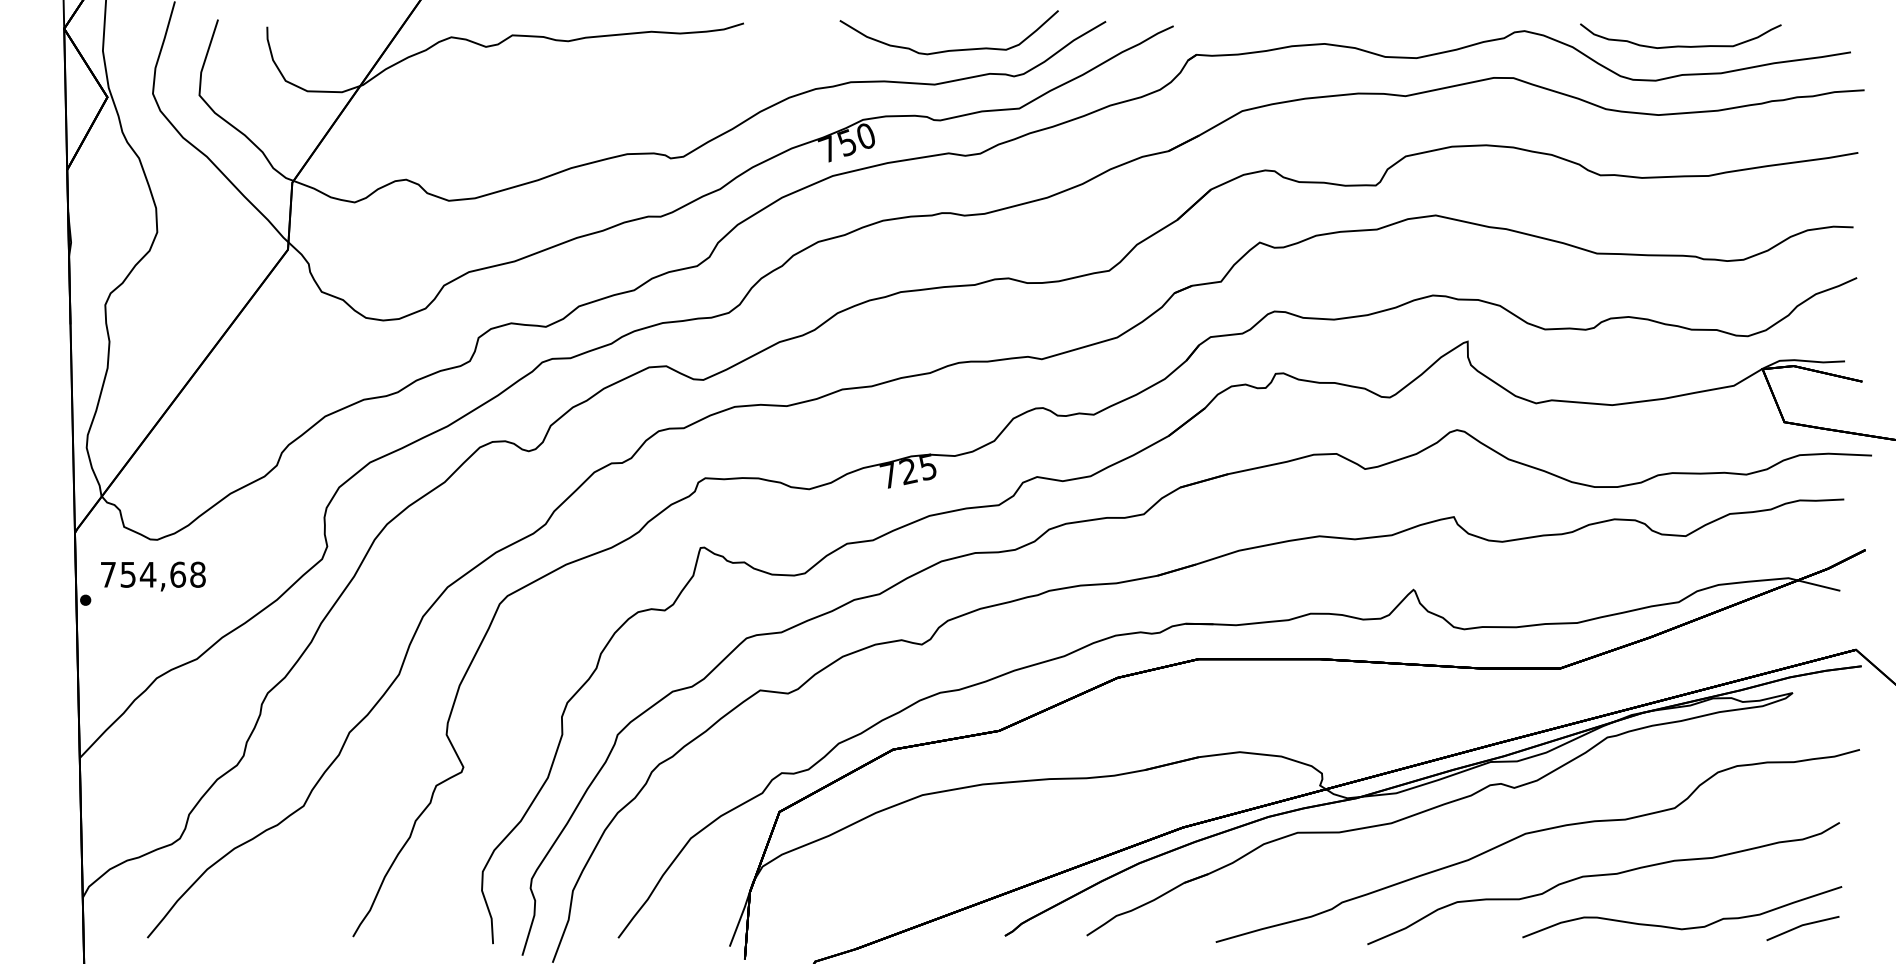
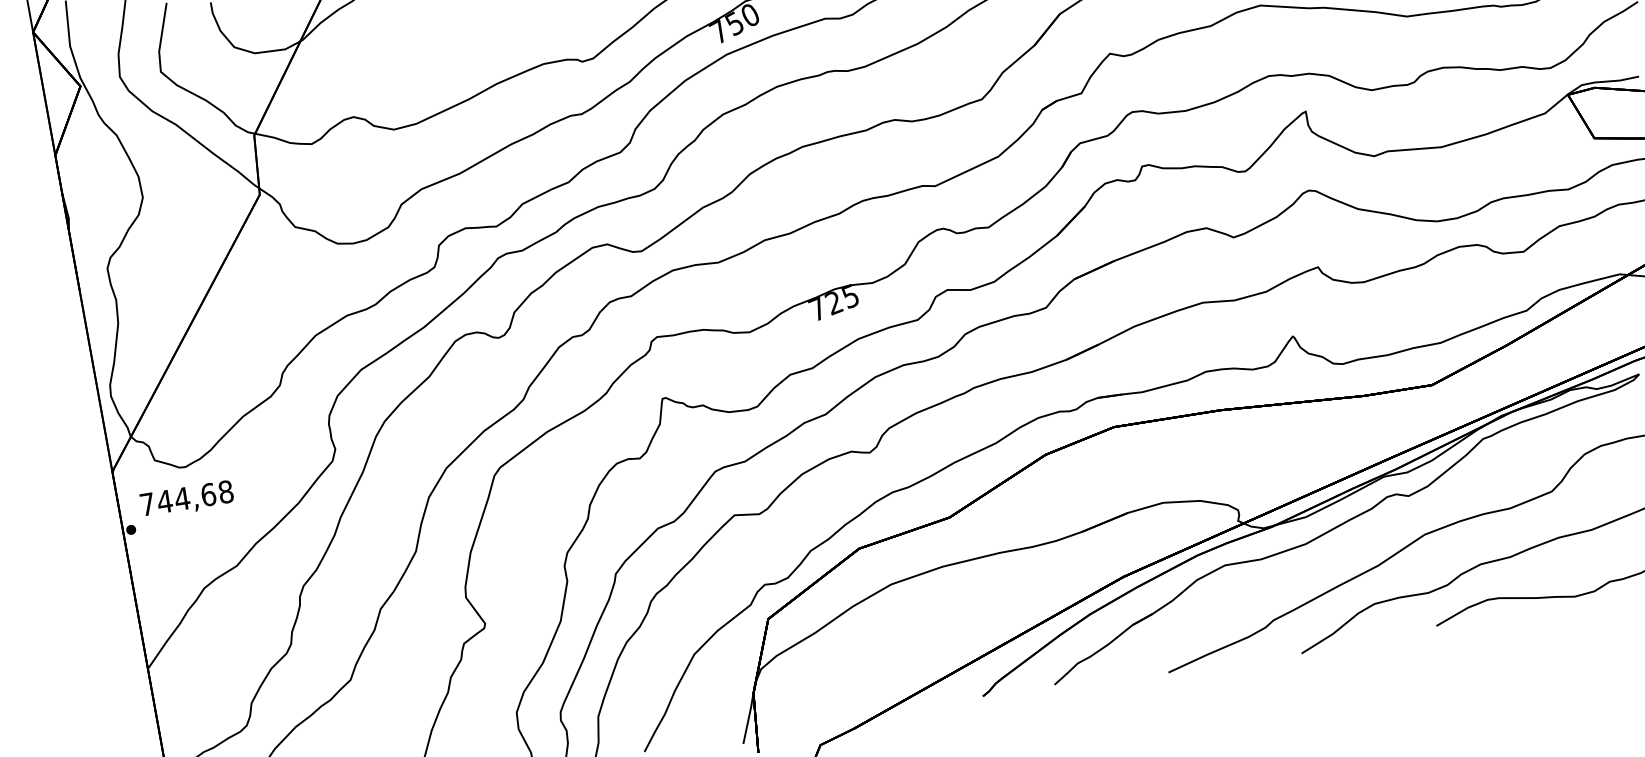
text: (128, 574) -> (165, 501), 754,68 -> 744,68

